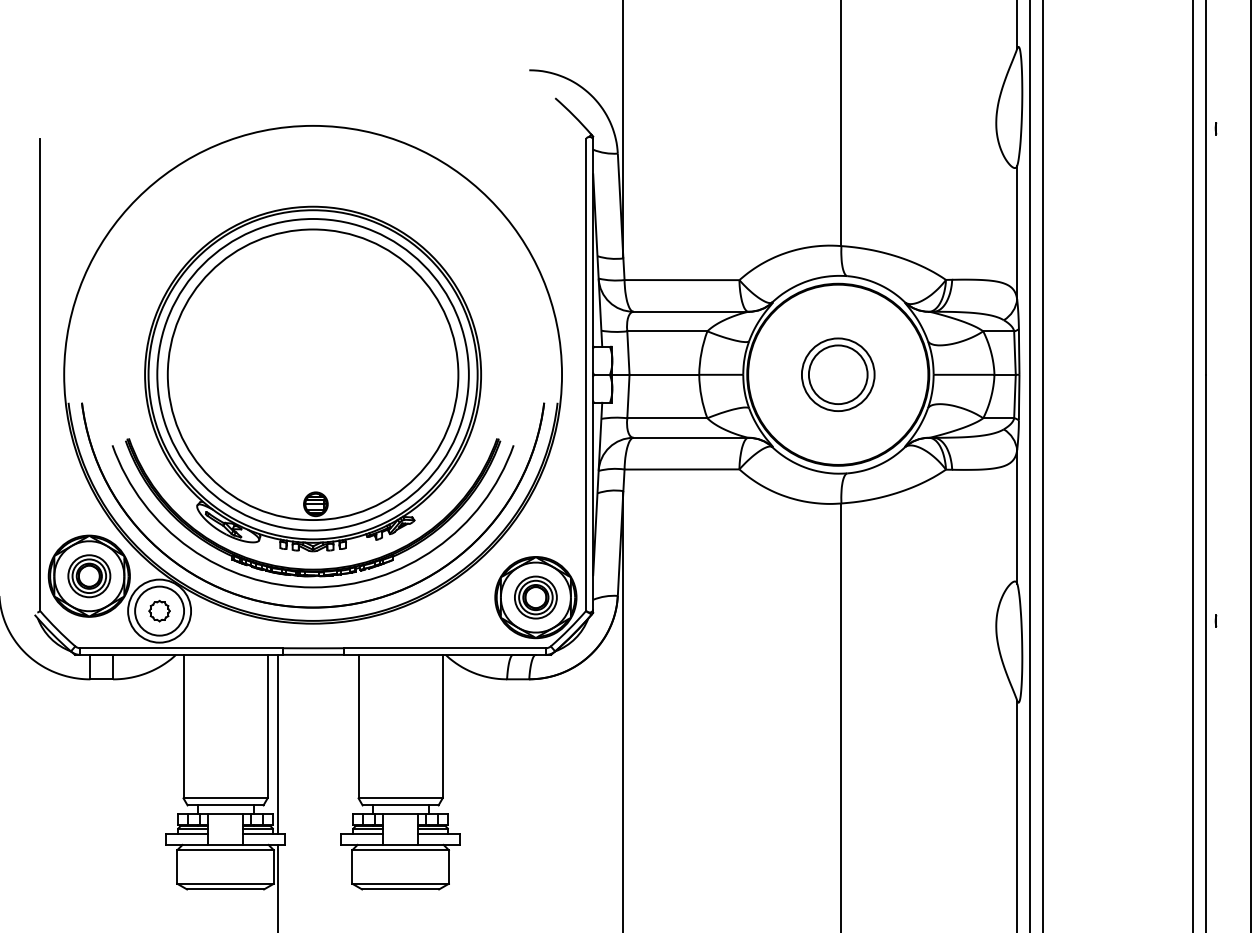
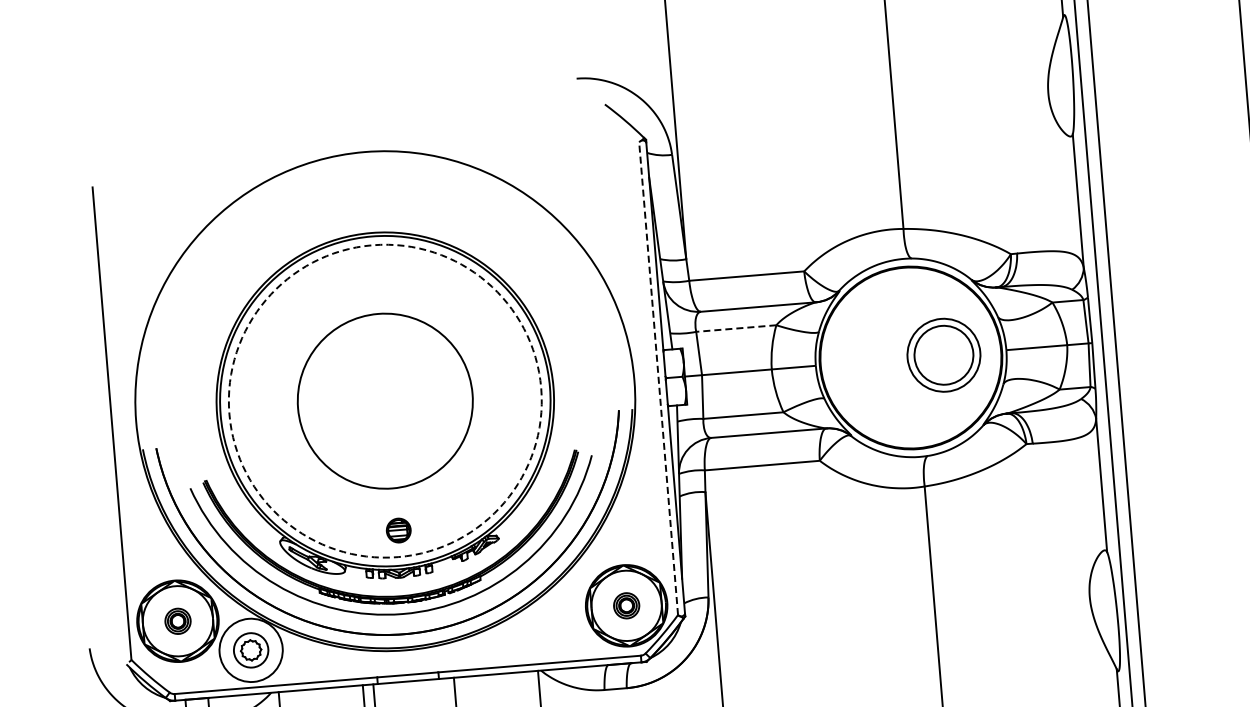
line: (666, 331) -> (735, 328), solid -> dashed
circle: (312, 374) -> (384, 400), size x0.6
circle: (312, 374) -> (384, 400), solid -> dashed
line: (586, 374) -> (658, 378), solid -> dashed
part: (838, 374) -> (944, 354), moved
part: (89, 576) -> (178, 621), size x0.6
part: (535, 597) -> (626, 605), size x0.6
circle: (159, 610) -> (250, 649), size x0.7

